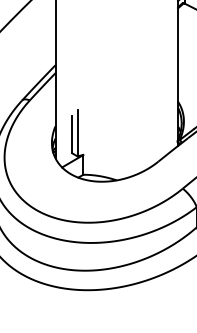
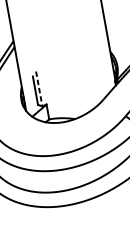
line: (77, 133) -> (39, 89), solid -> dashed

